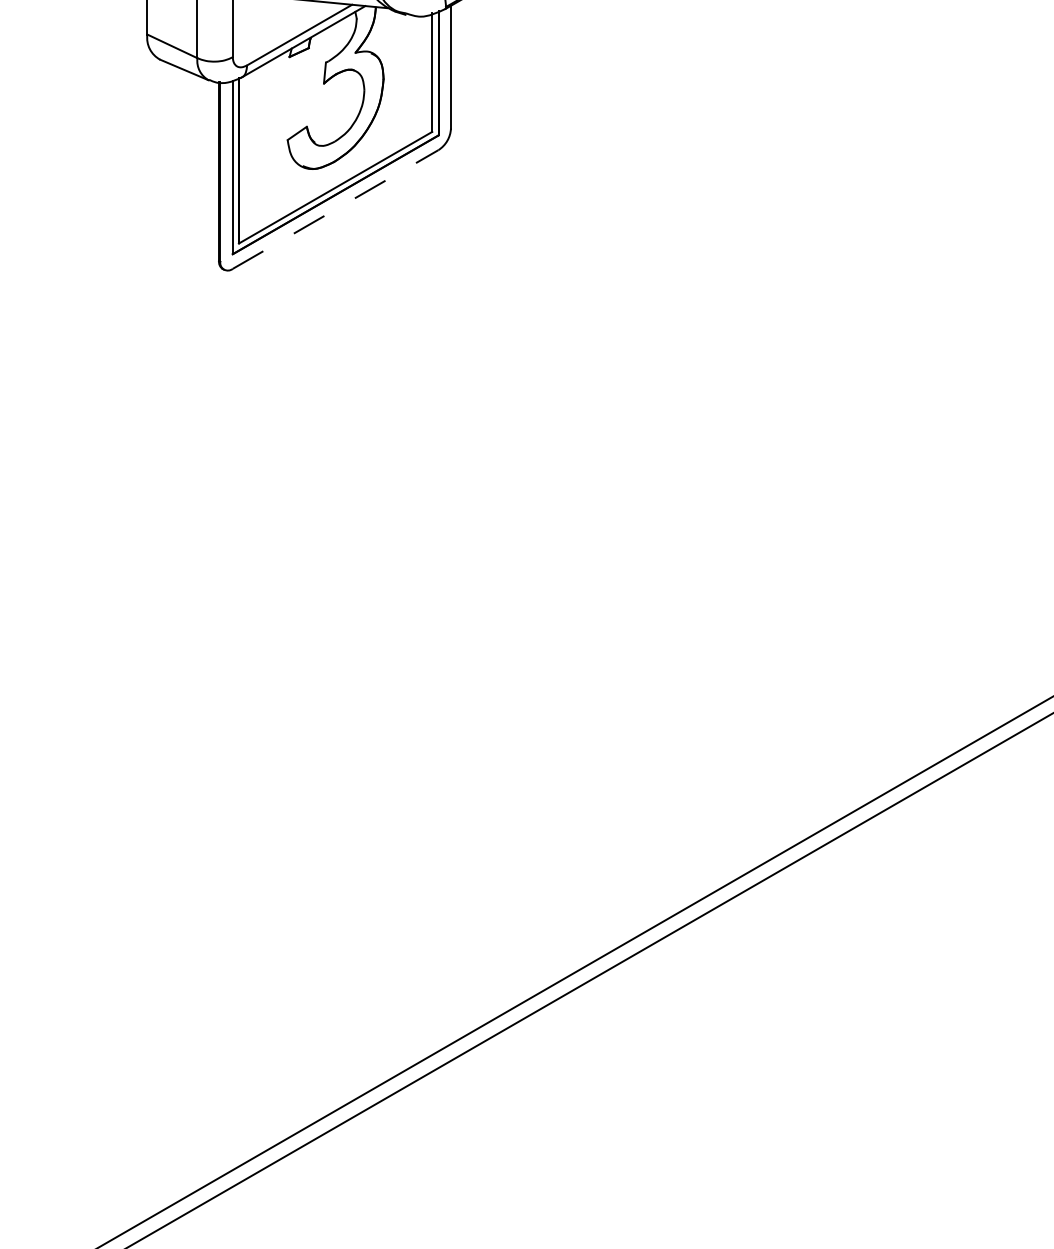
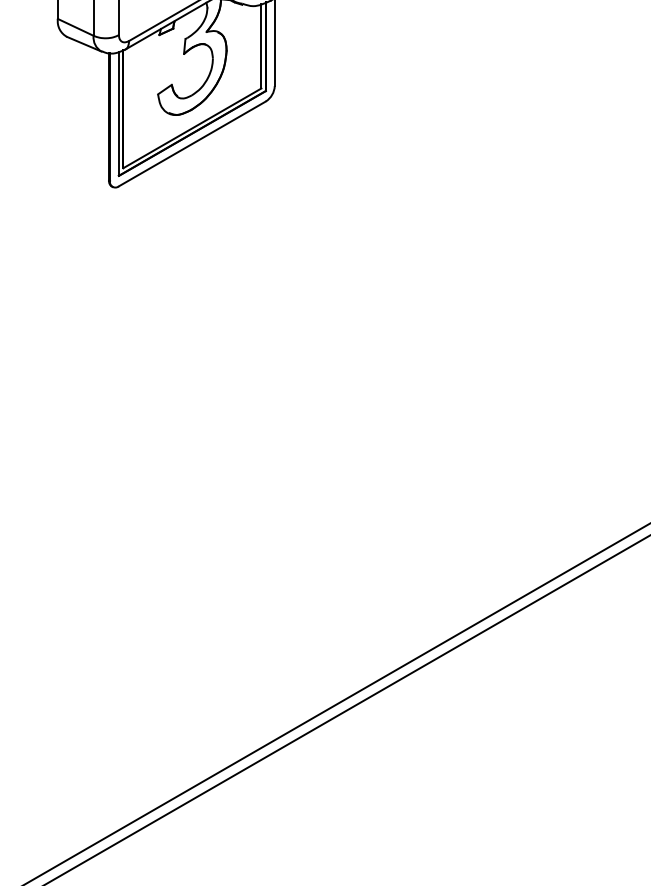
line: (335, 209) -> (192, 143), dashed -> solid

